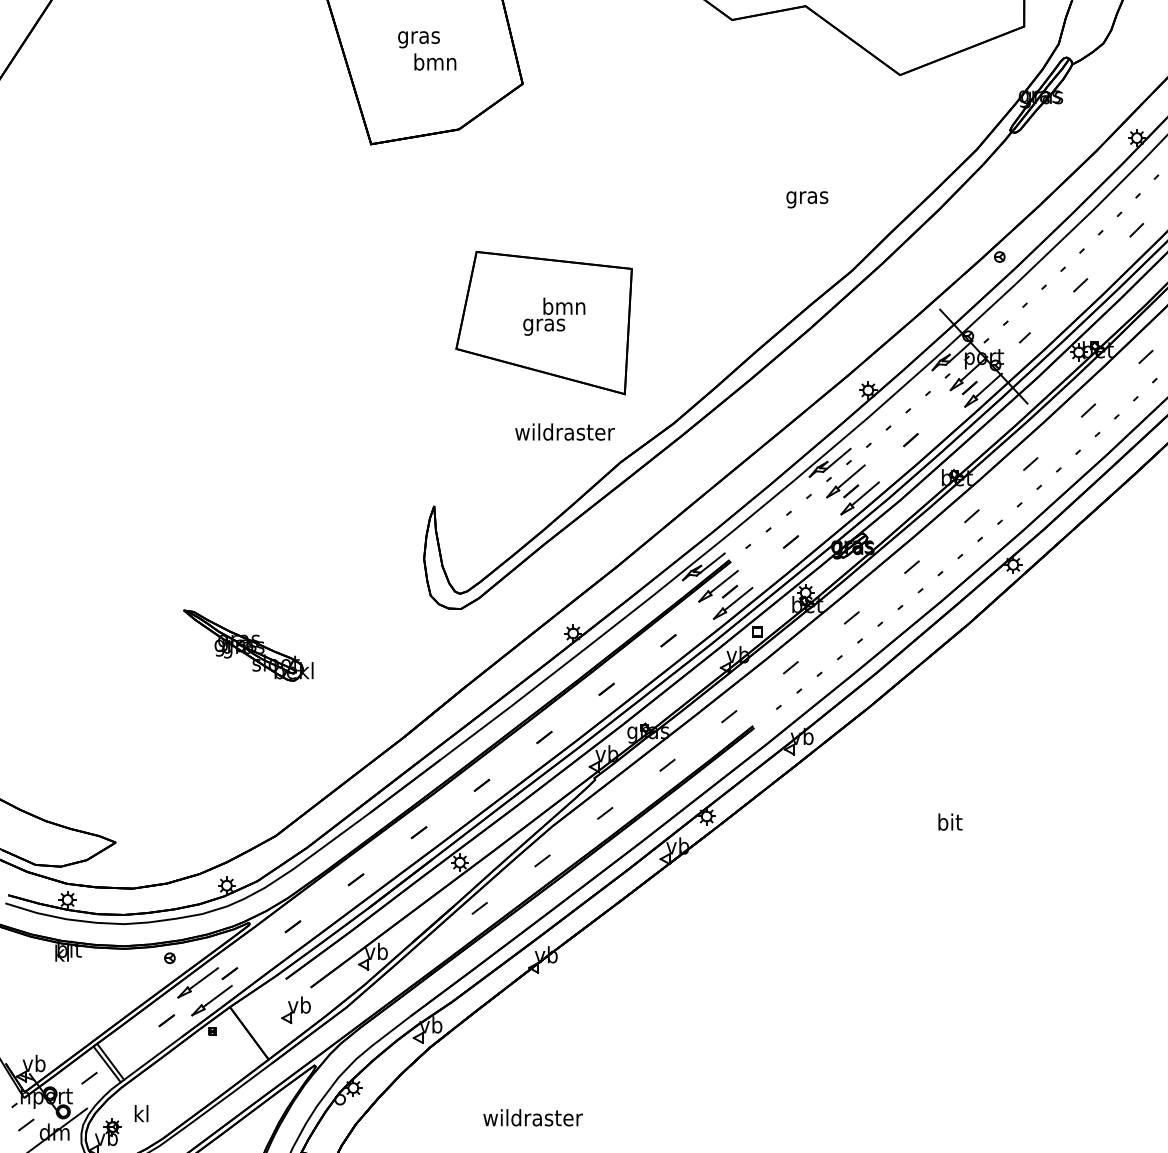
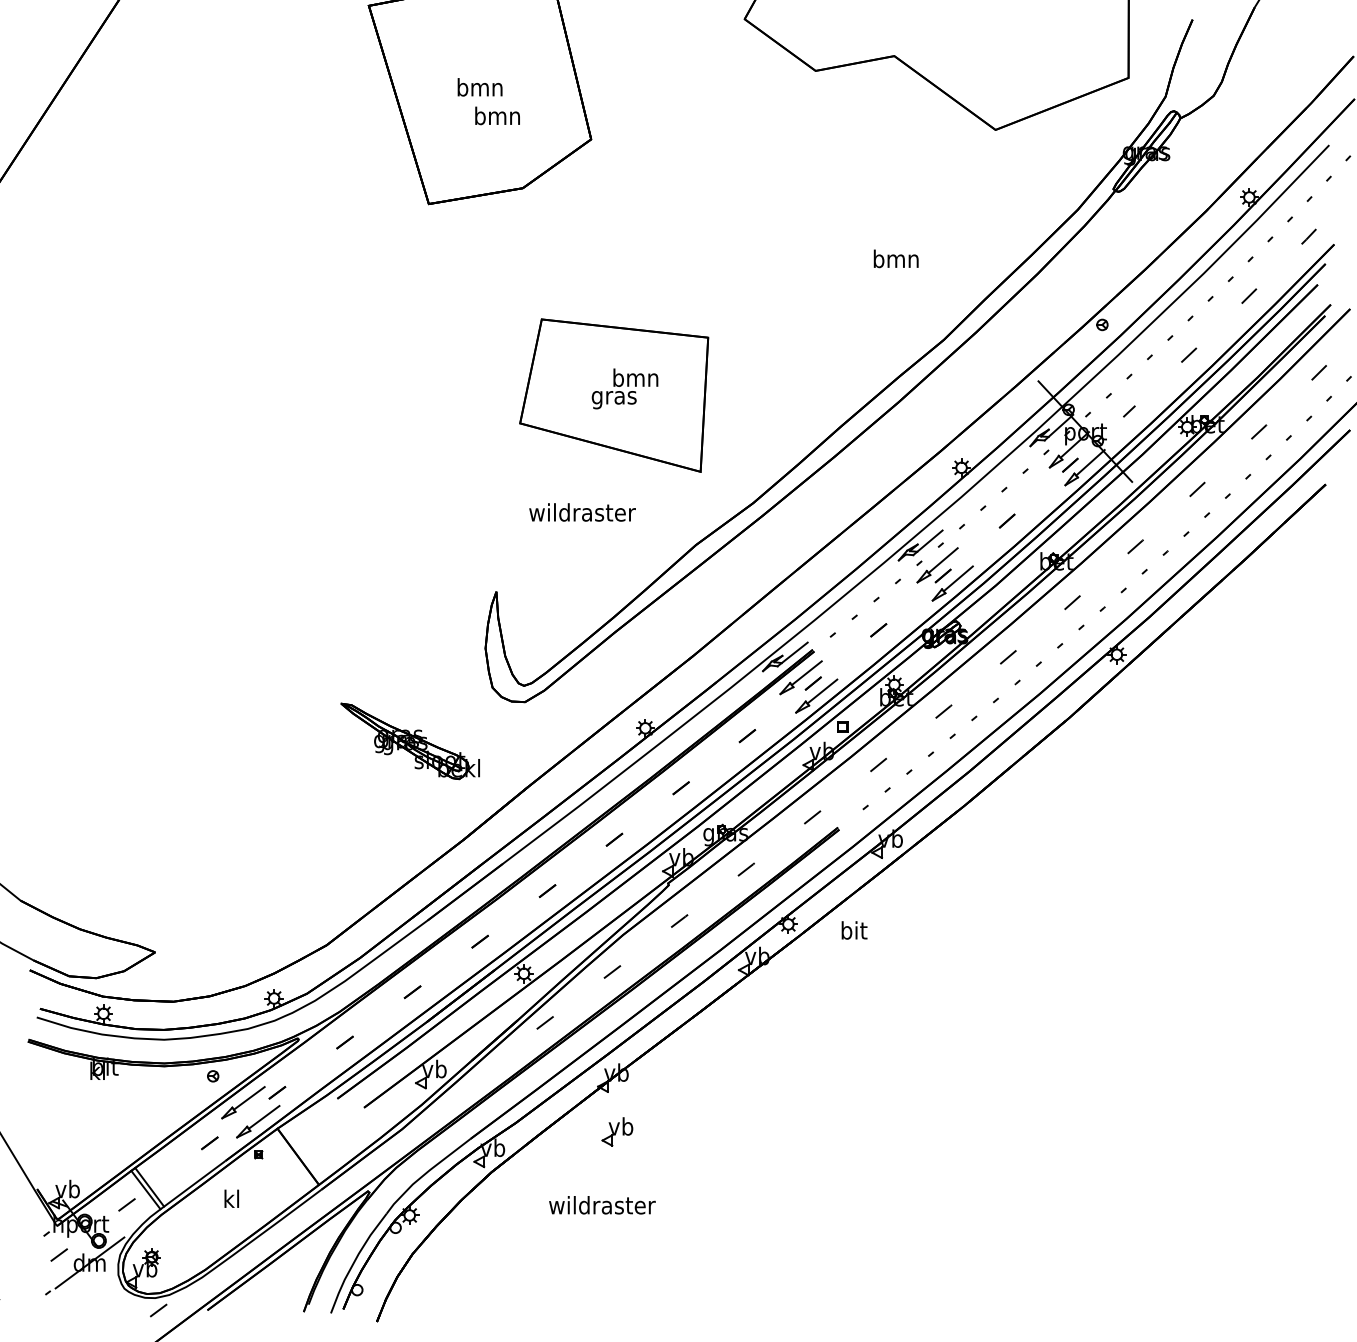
text: (418, 37) -> (479, 89), gras -> bmn
text: (806, 196) -> (895, 260), gras -> bmn
text: (564, 432) -> (582, 512), moved
part: (247, 645) -> (409, 741), moved
text: (950, 822) -> (854, 930), moved
part: (296, 1009) -> (617, 1131), moved
text: (141, 1113) -> (231, 1198), moved
text: (533, 1117) -> (602, 1205), moved

